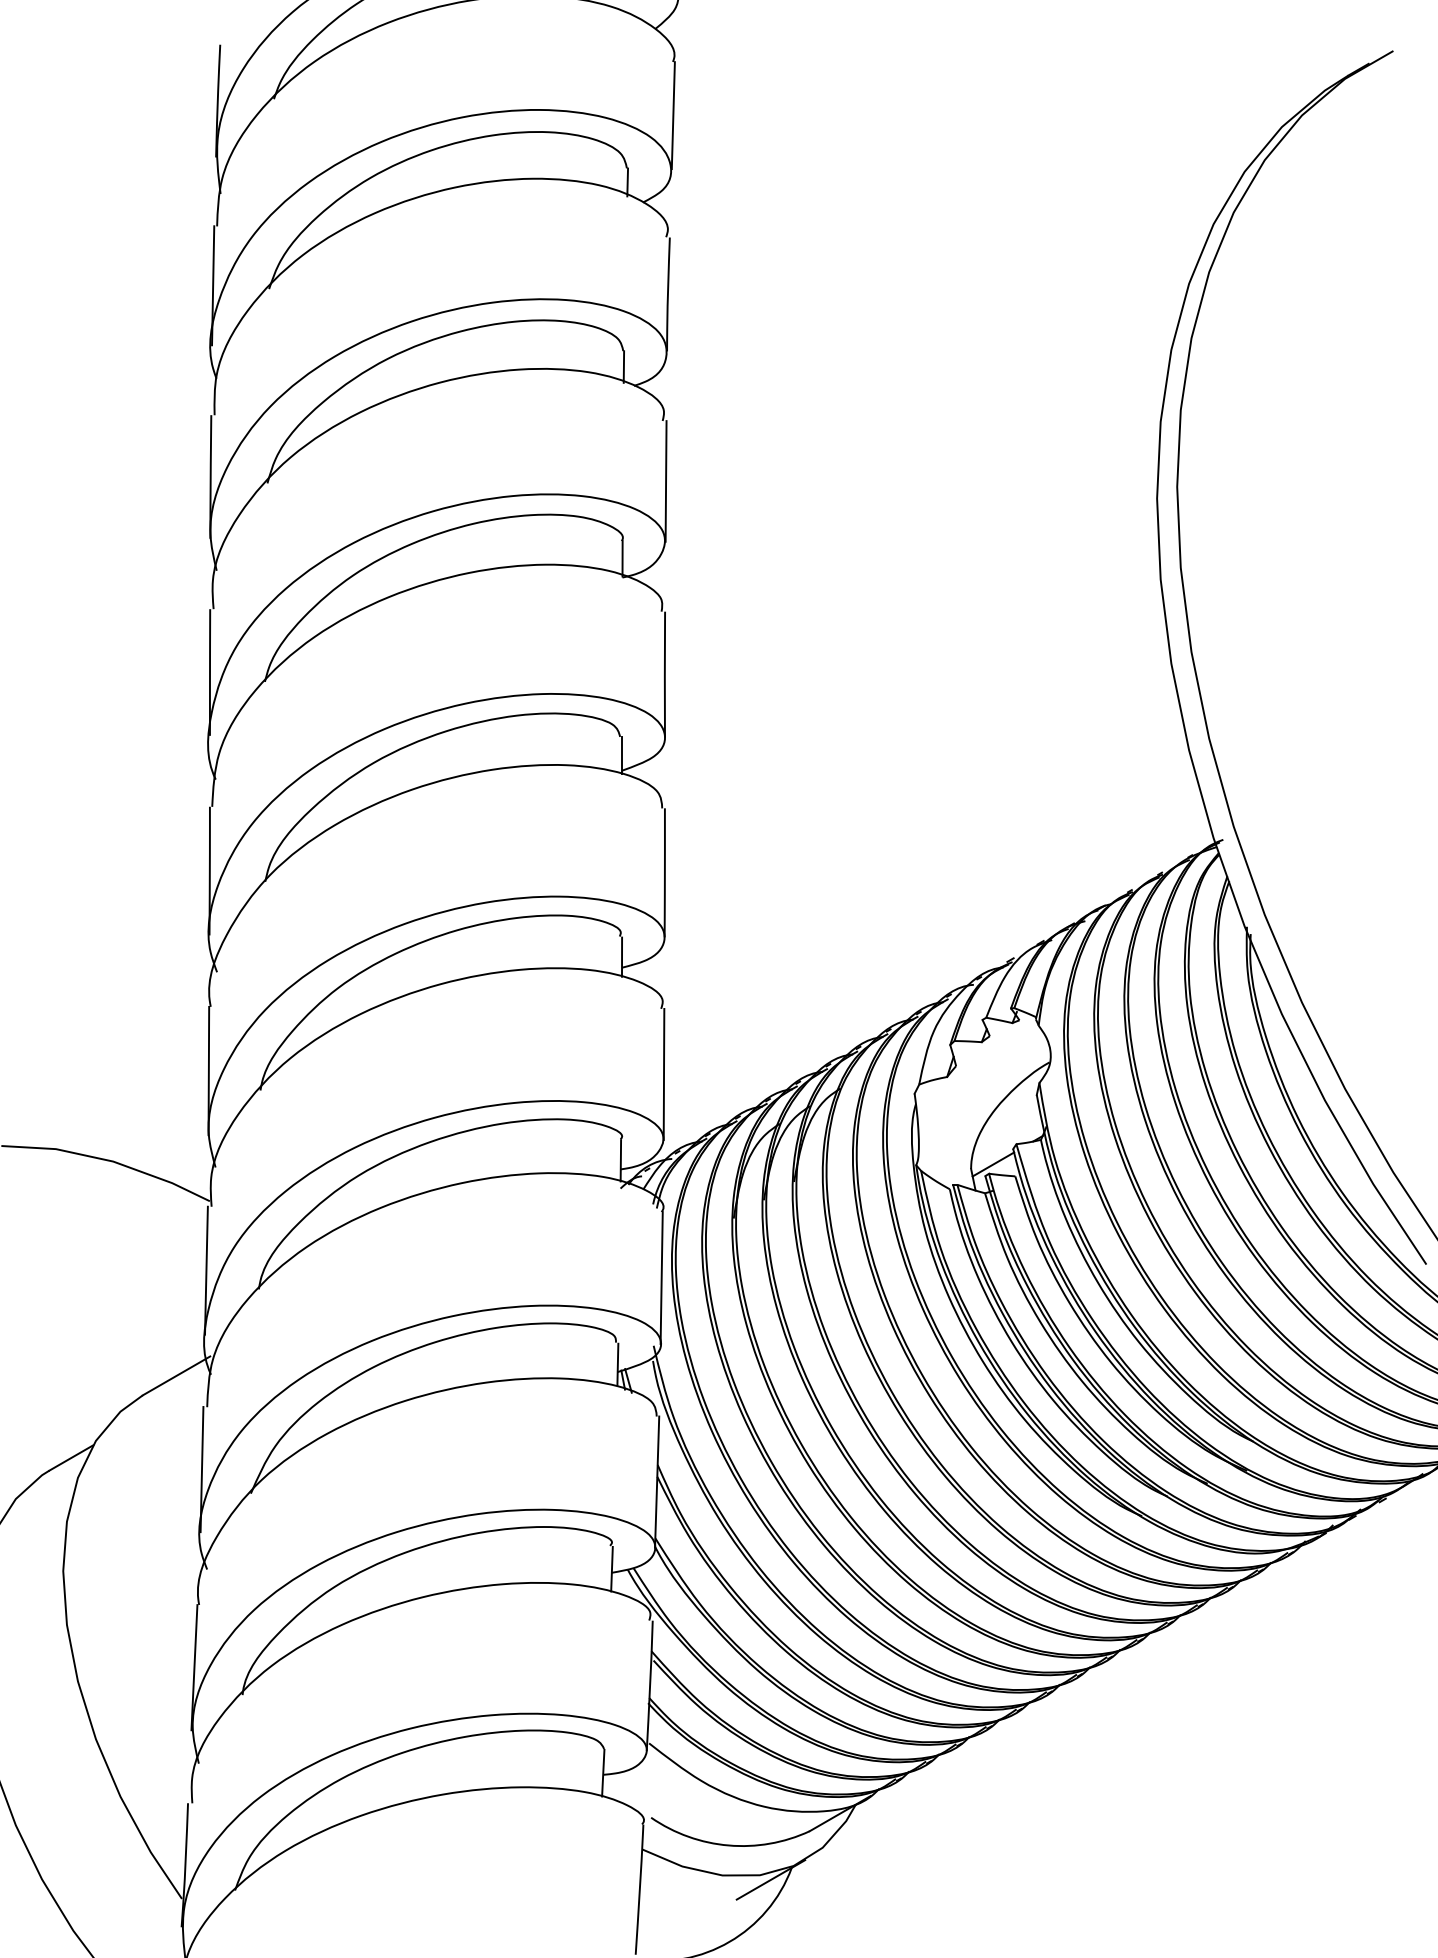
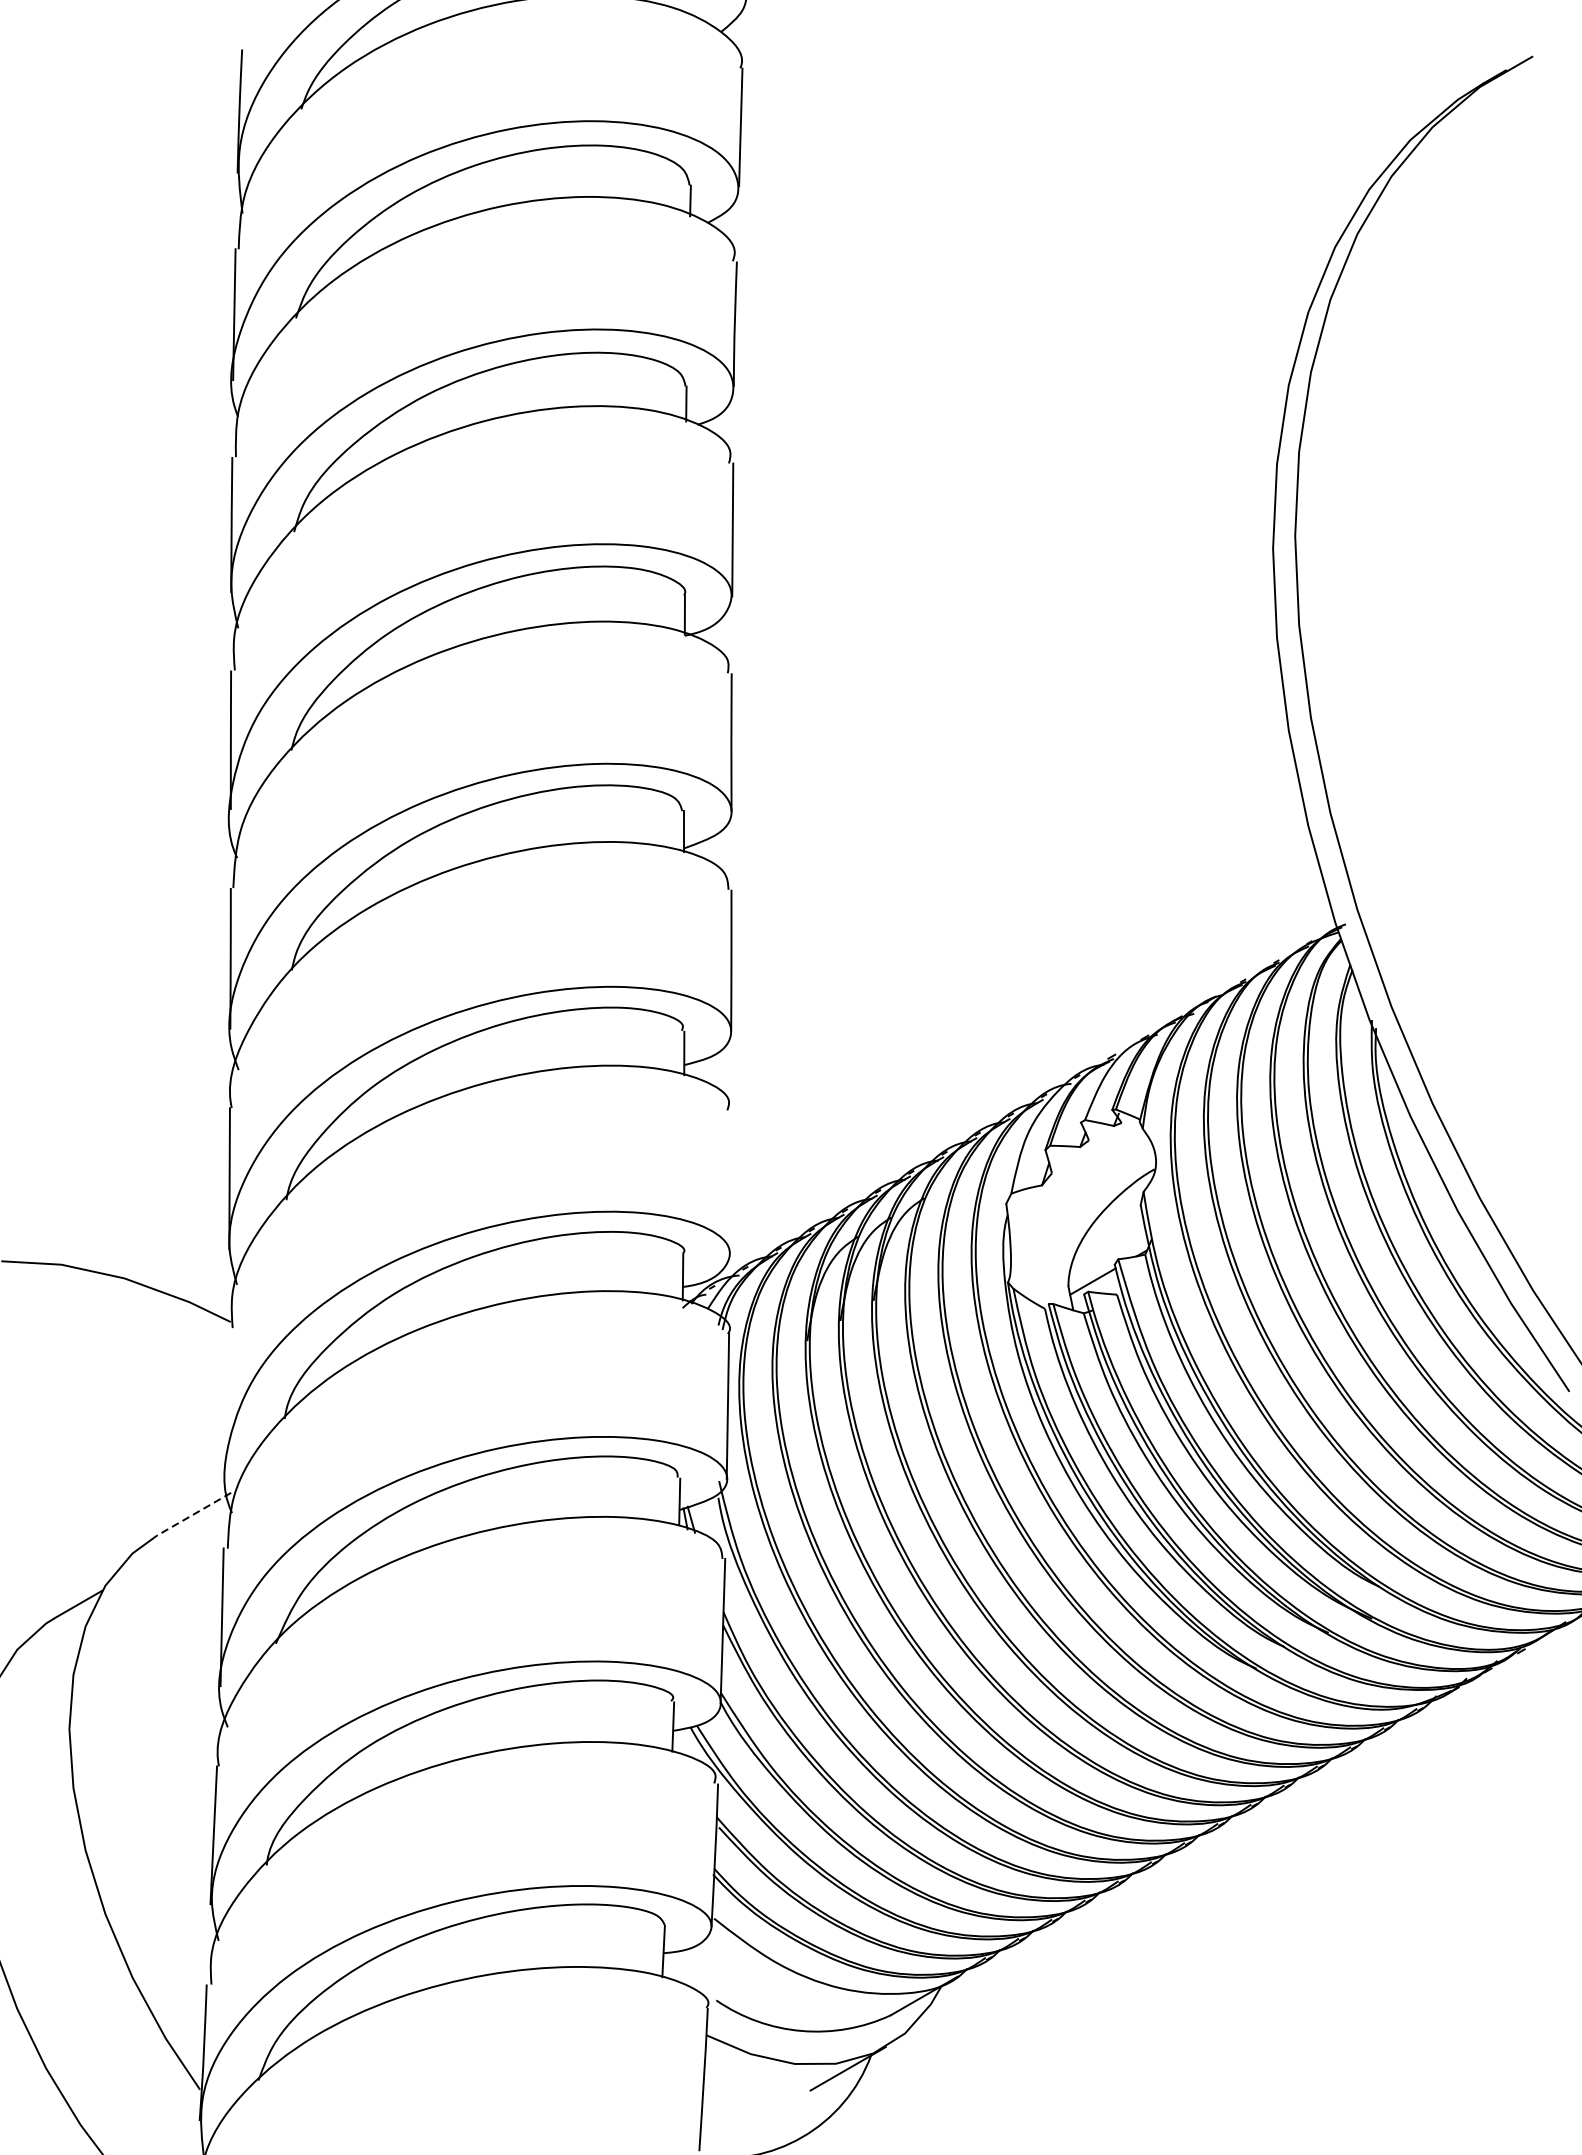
line: (663, 1074) -> (729, 1182), removed
line: (206, 1270) -> (227, 1398), removed
line: (176, 1375) -> (194, 1513), solid -> dashed

